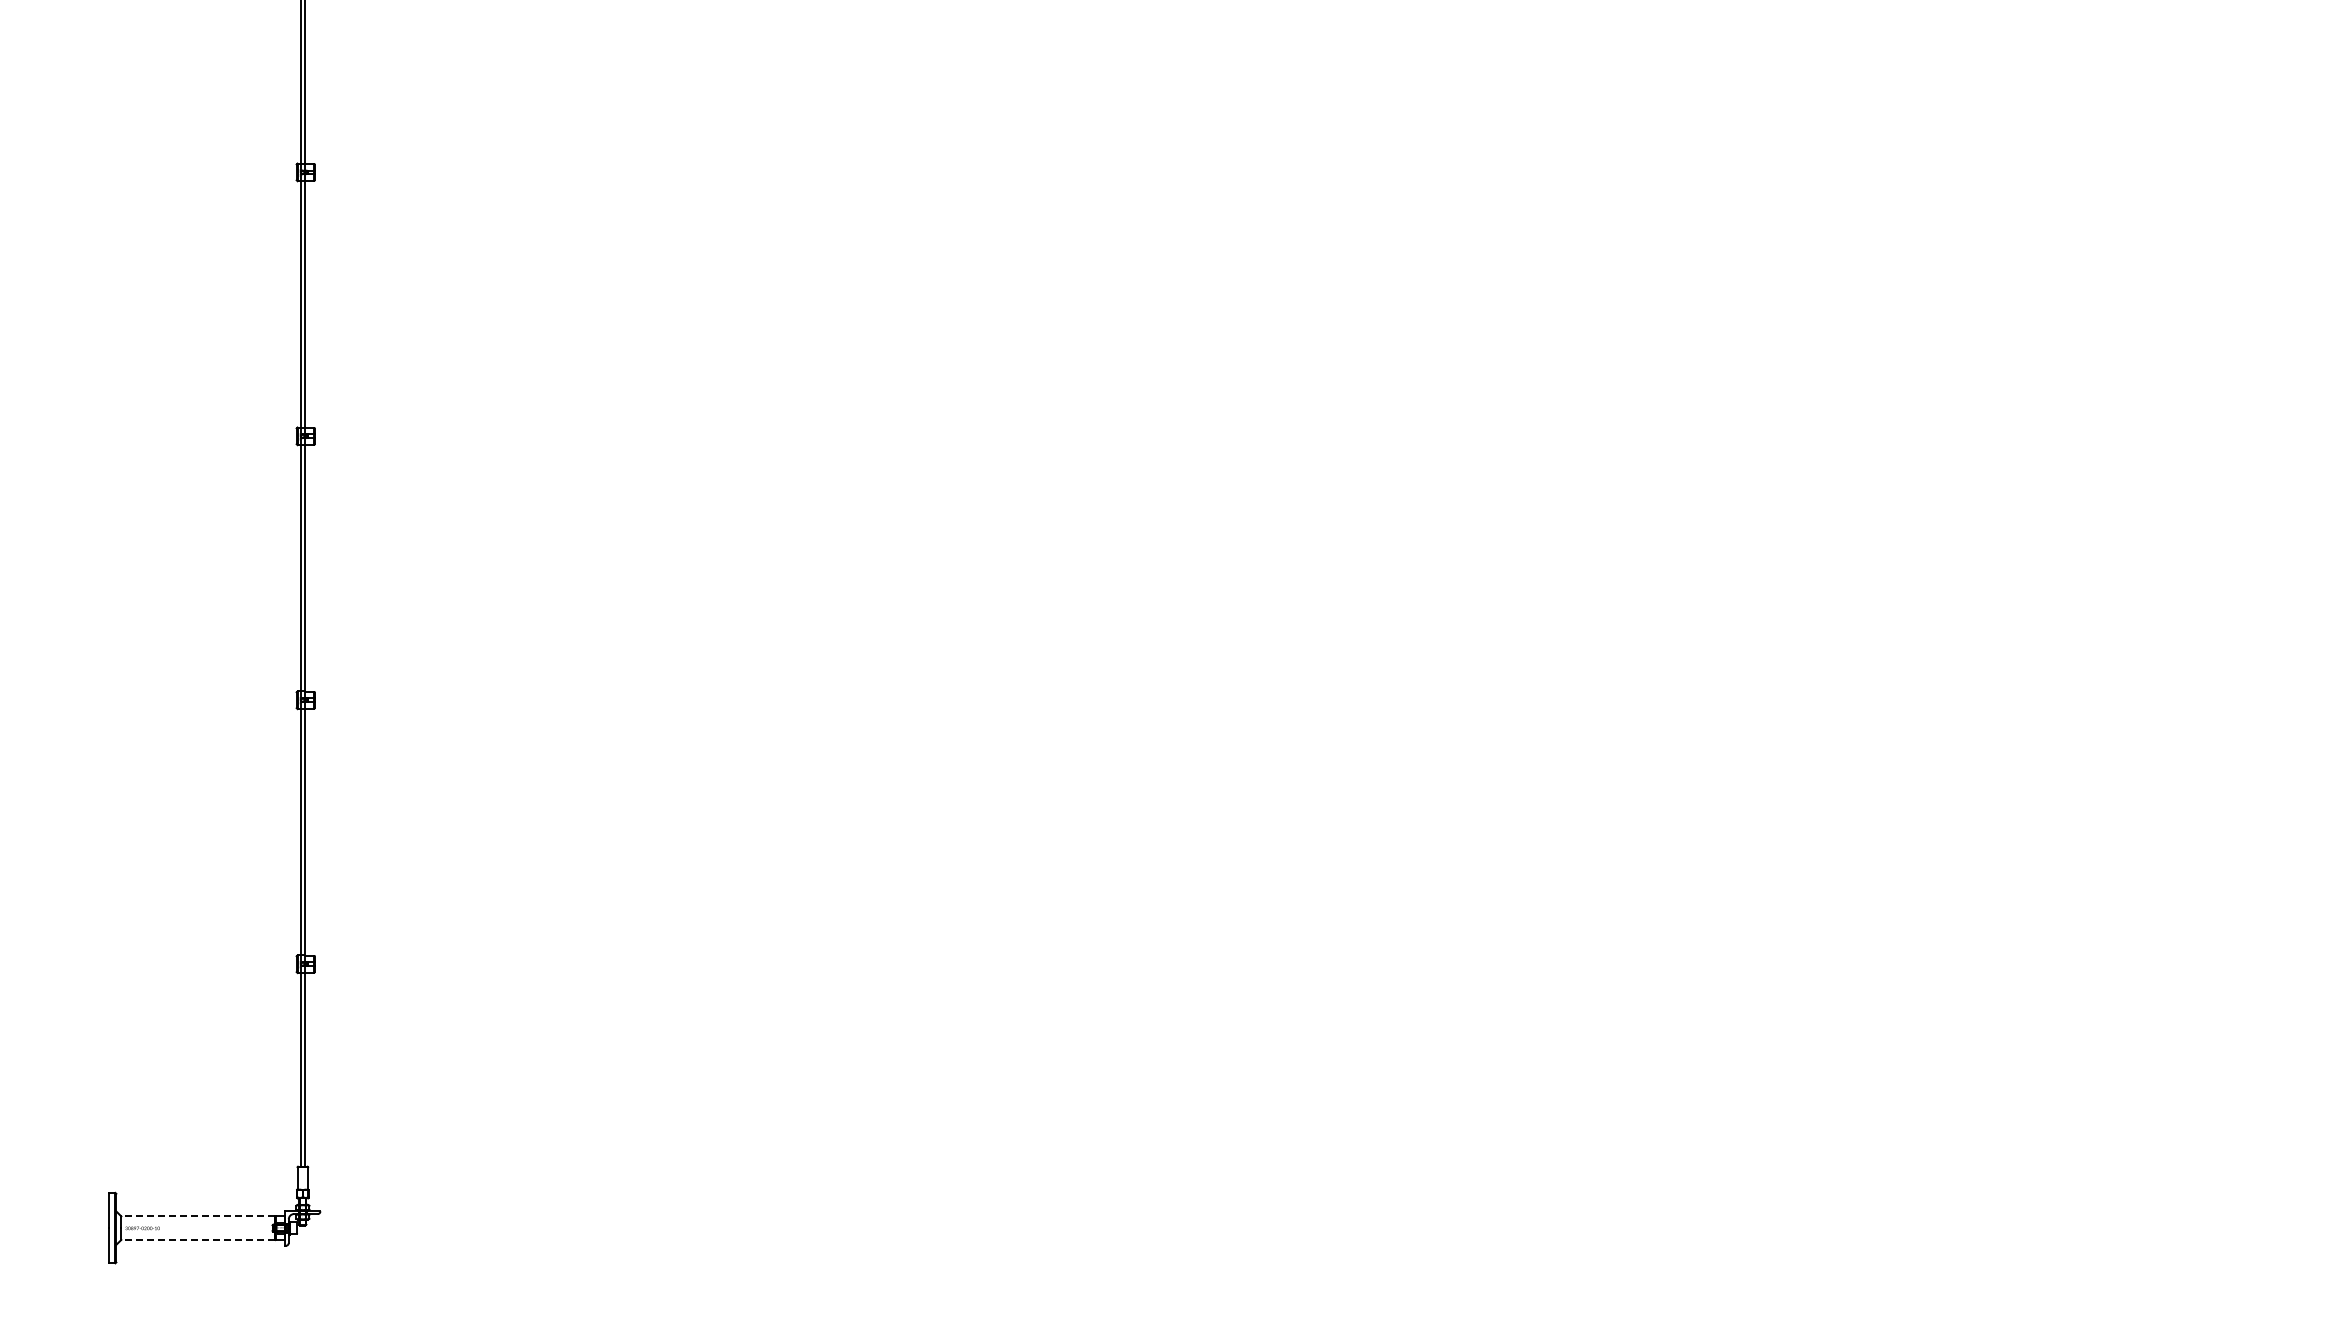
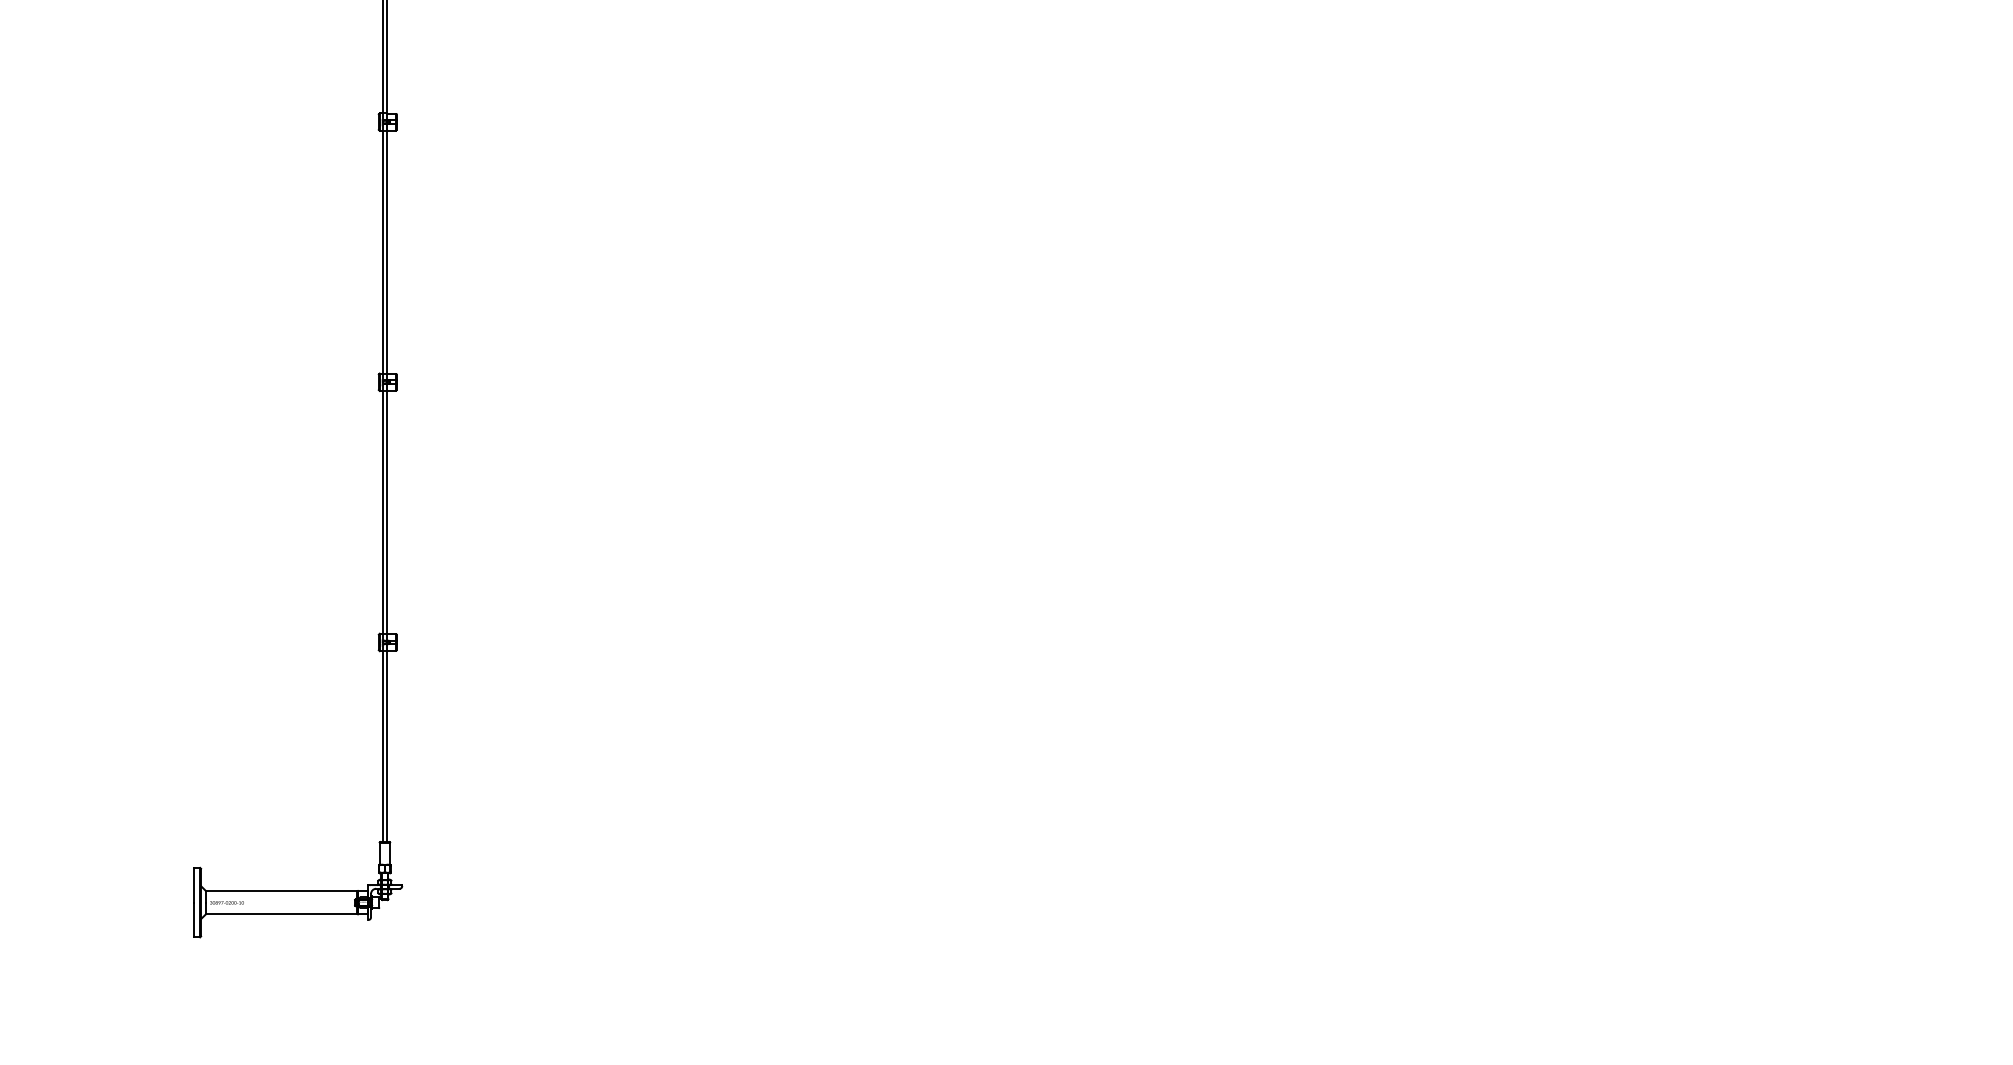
line: (198, 1216) -> (282, 891), dashed -> solid
line: (198, 1239) -> (282, 913), dashed -> solid

